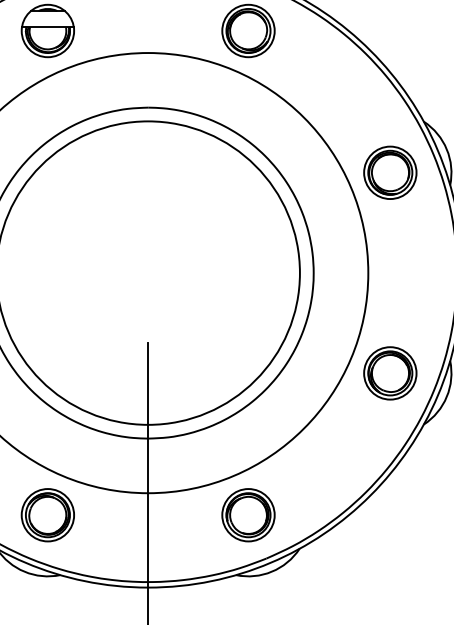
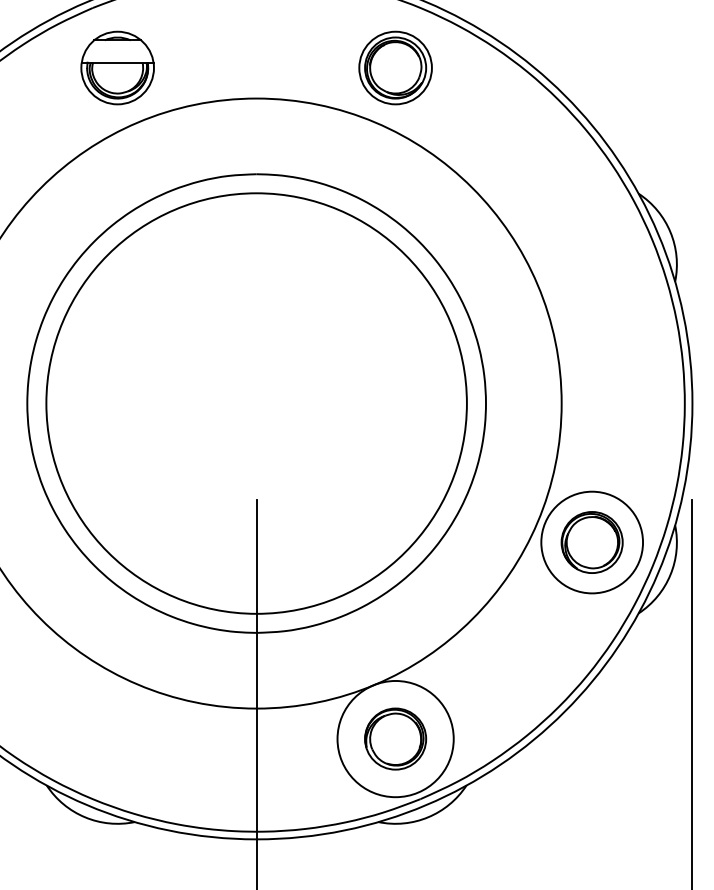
part: (390, 172) -> (592, 264), removed
circle: (389, 373) -> (591, 542), size x1.4
part: (47, 514) -> (117, 738), removed
circle: (248, 514) -> (395, 738), size x1.6

